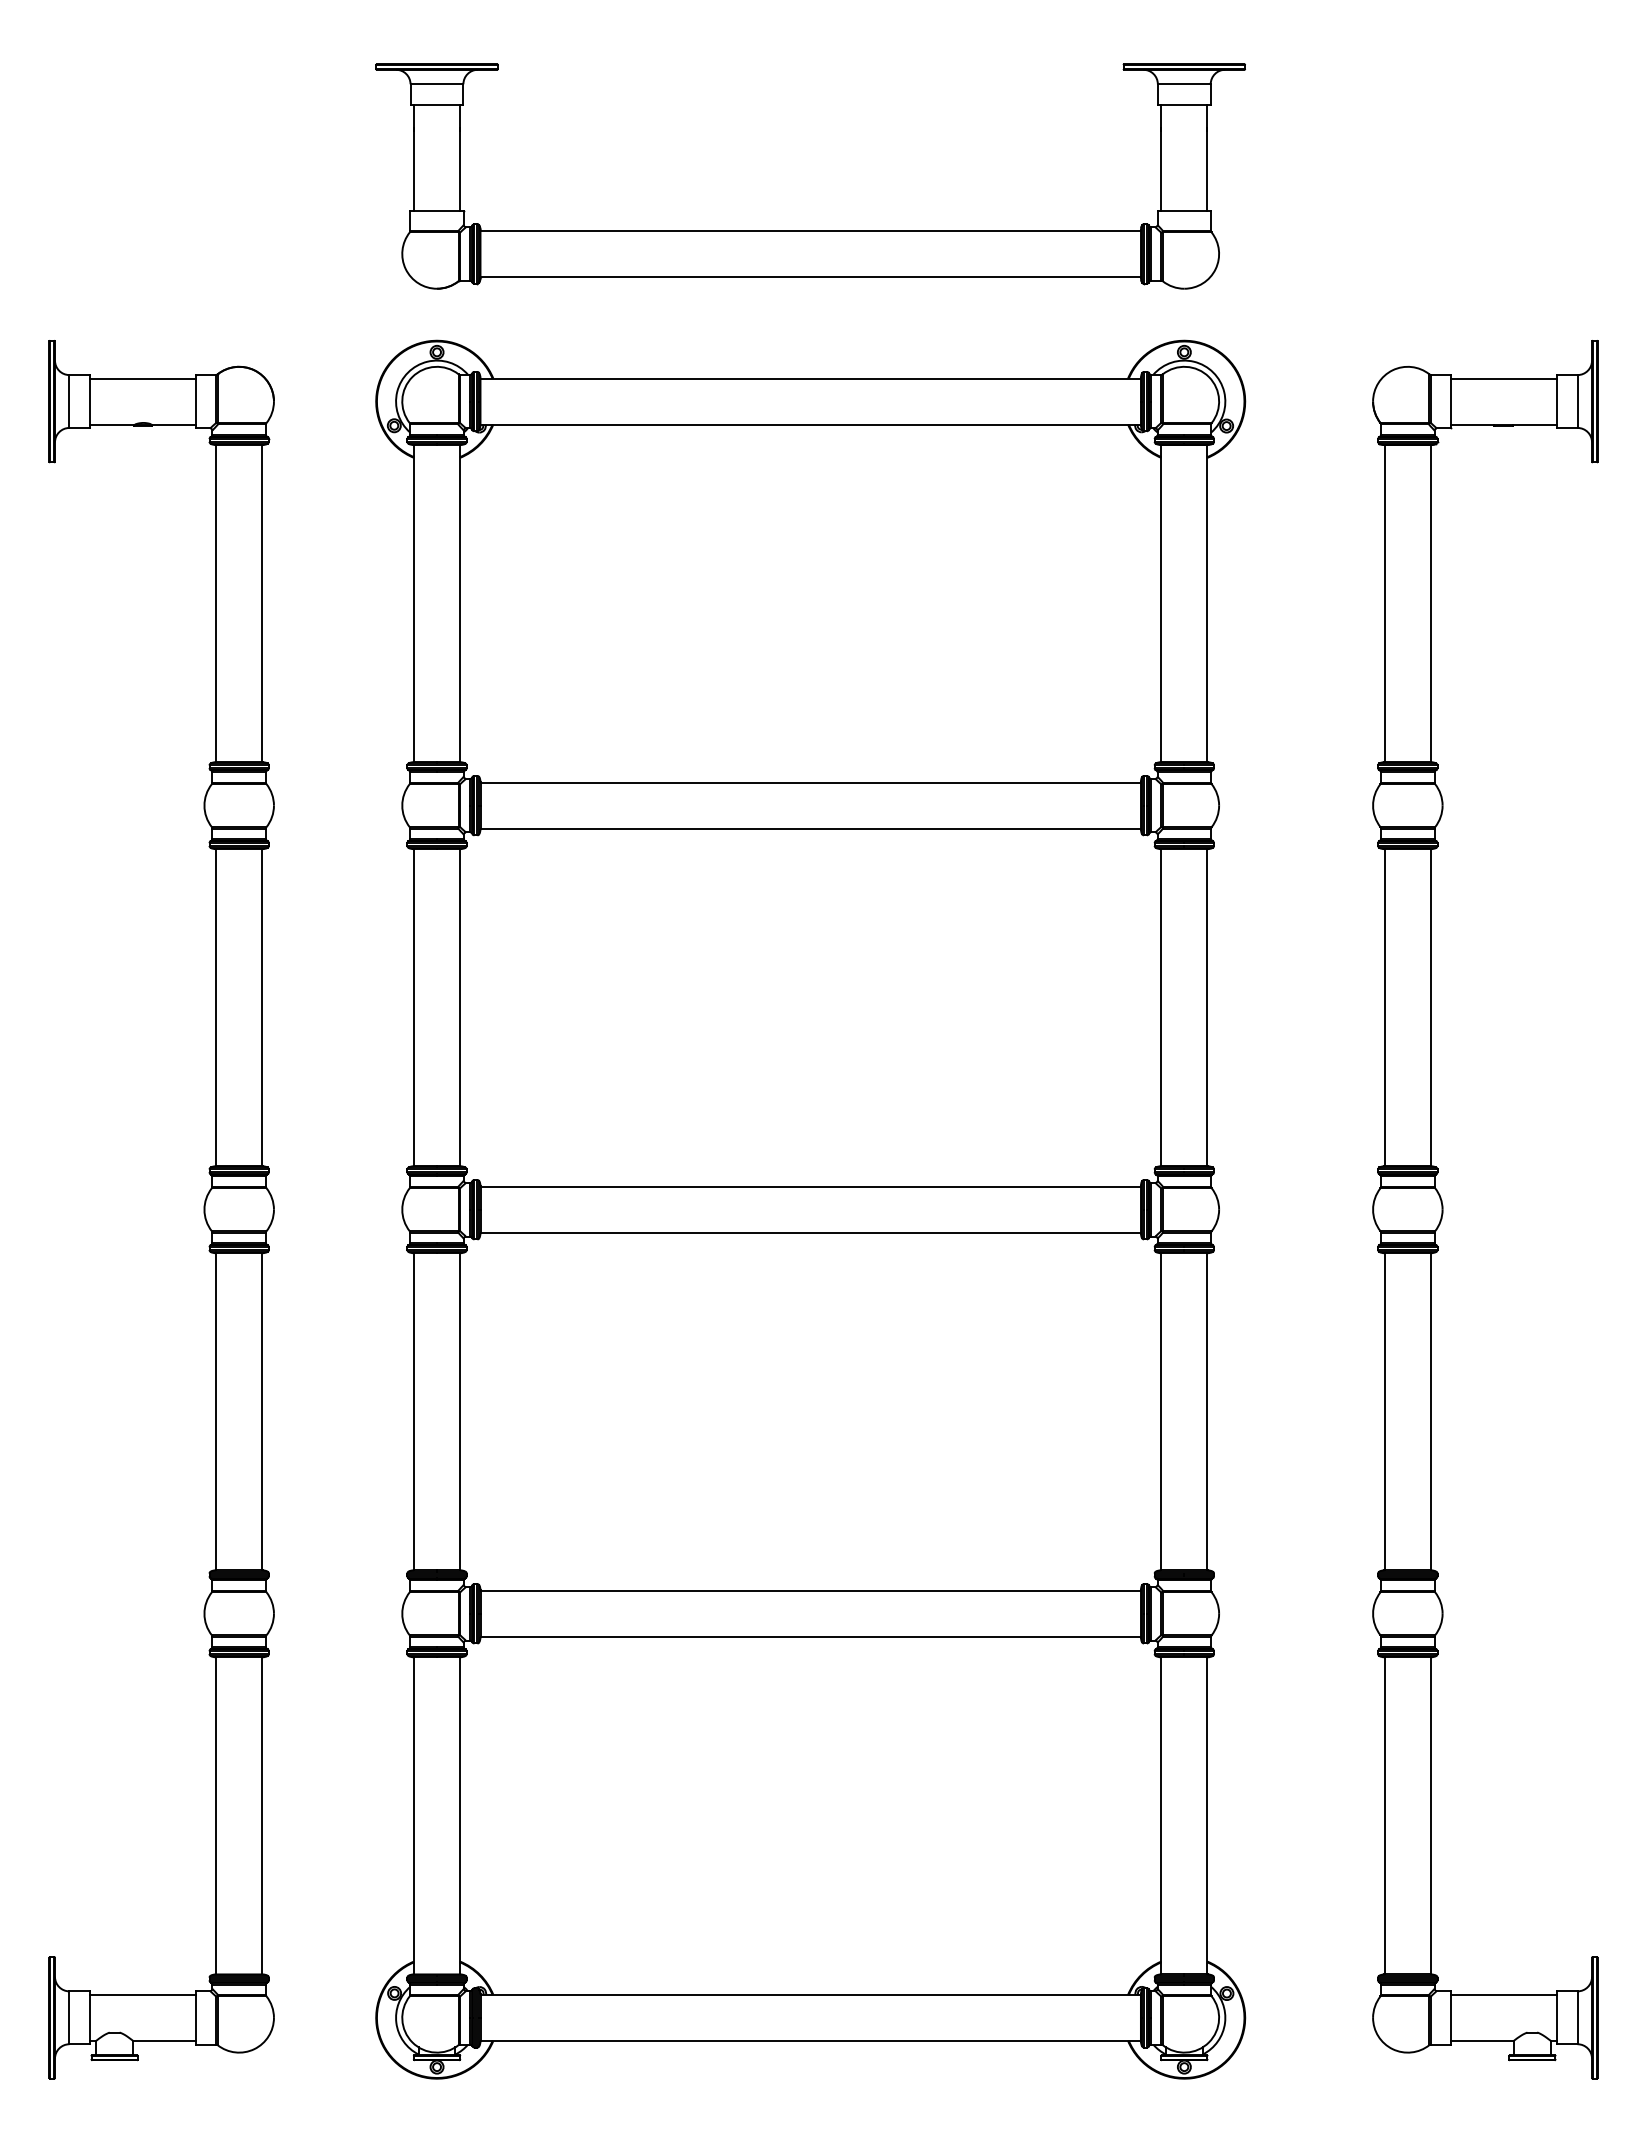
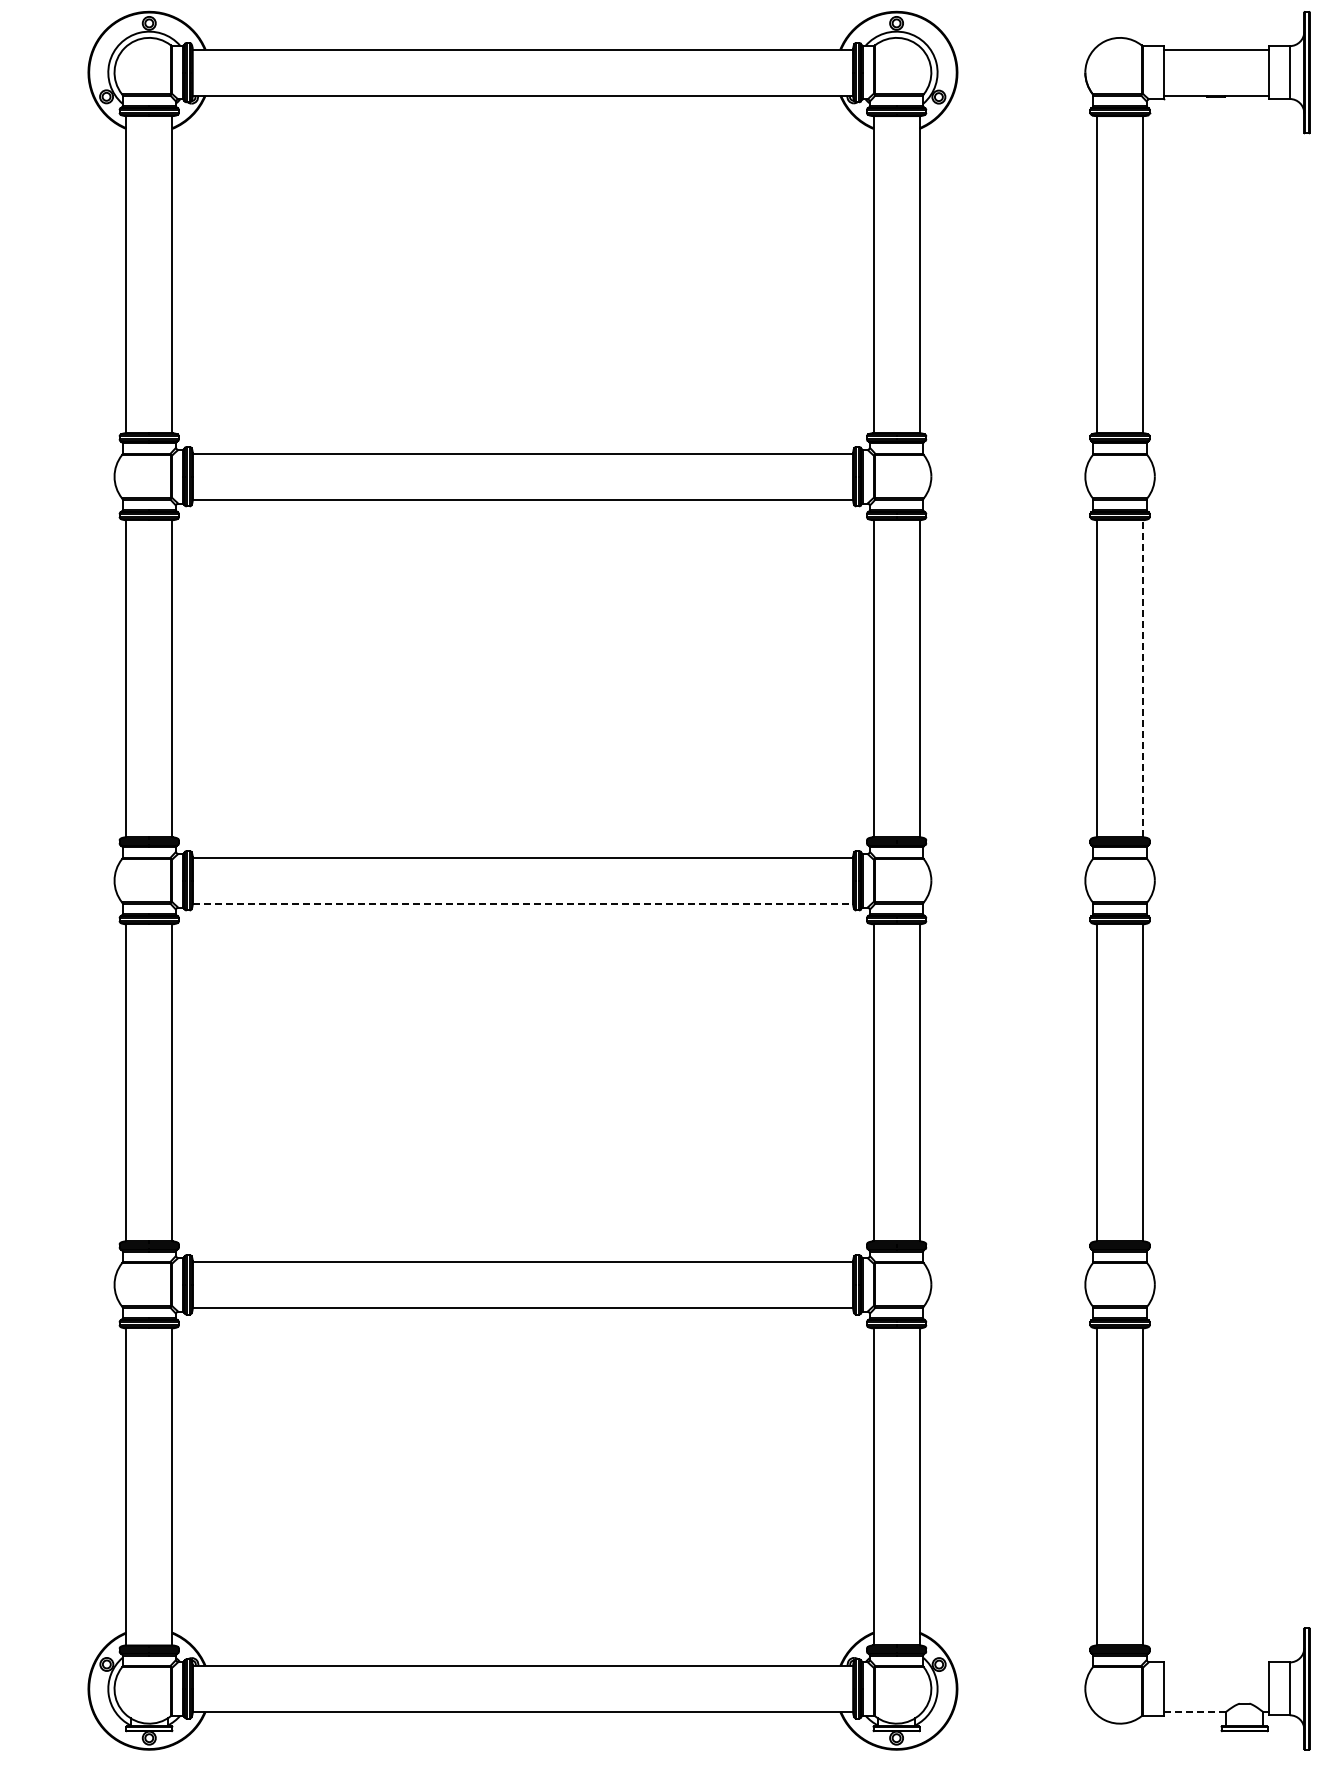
line: (1430, 1007) -> (1142, 678), solid -> dashed
line: (811, 1232) -> (523, 903), solid -> dashed
line: (1504, 1994) -> (1216, 1665), removed
line: (1483, 2040) -> (1195, 1711), solid -> dashed

